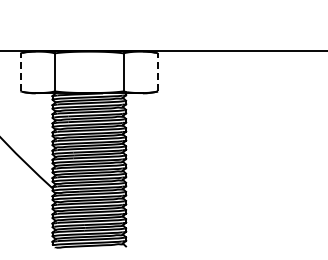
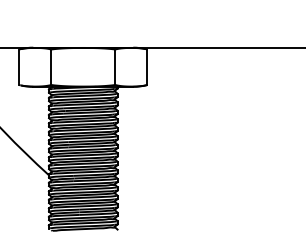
line: (20, 71) -> (19, 66), dashed -> solid
line: (158, 71) -> (147, 66), dashed -> solid

